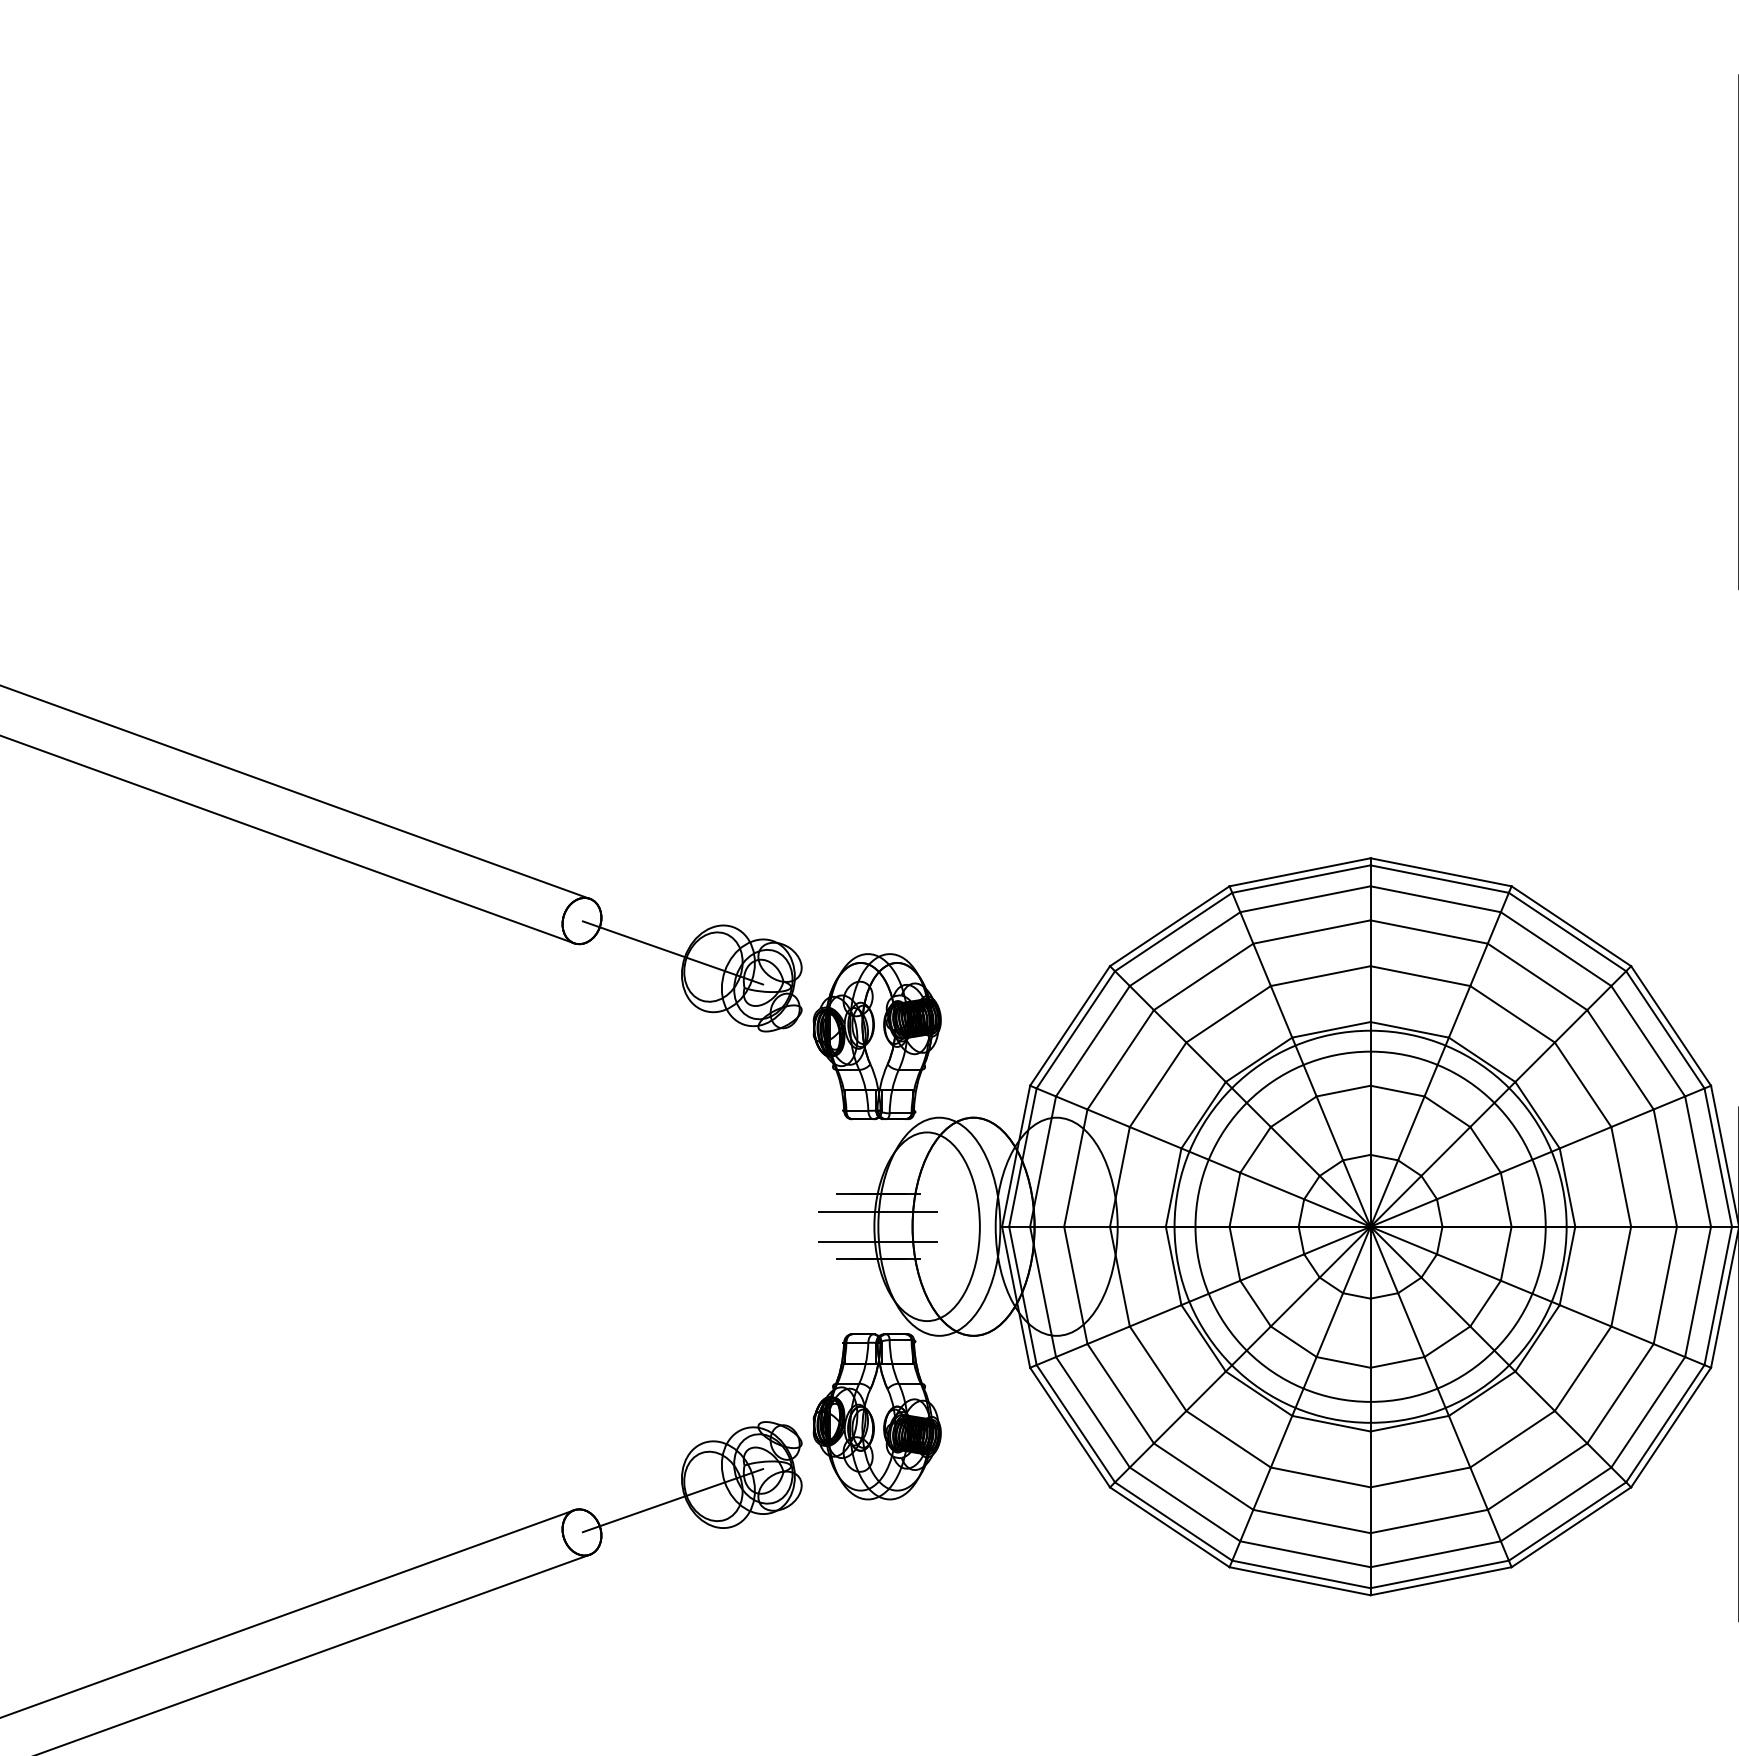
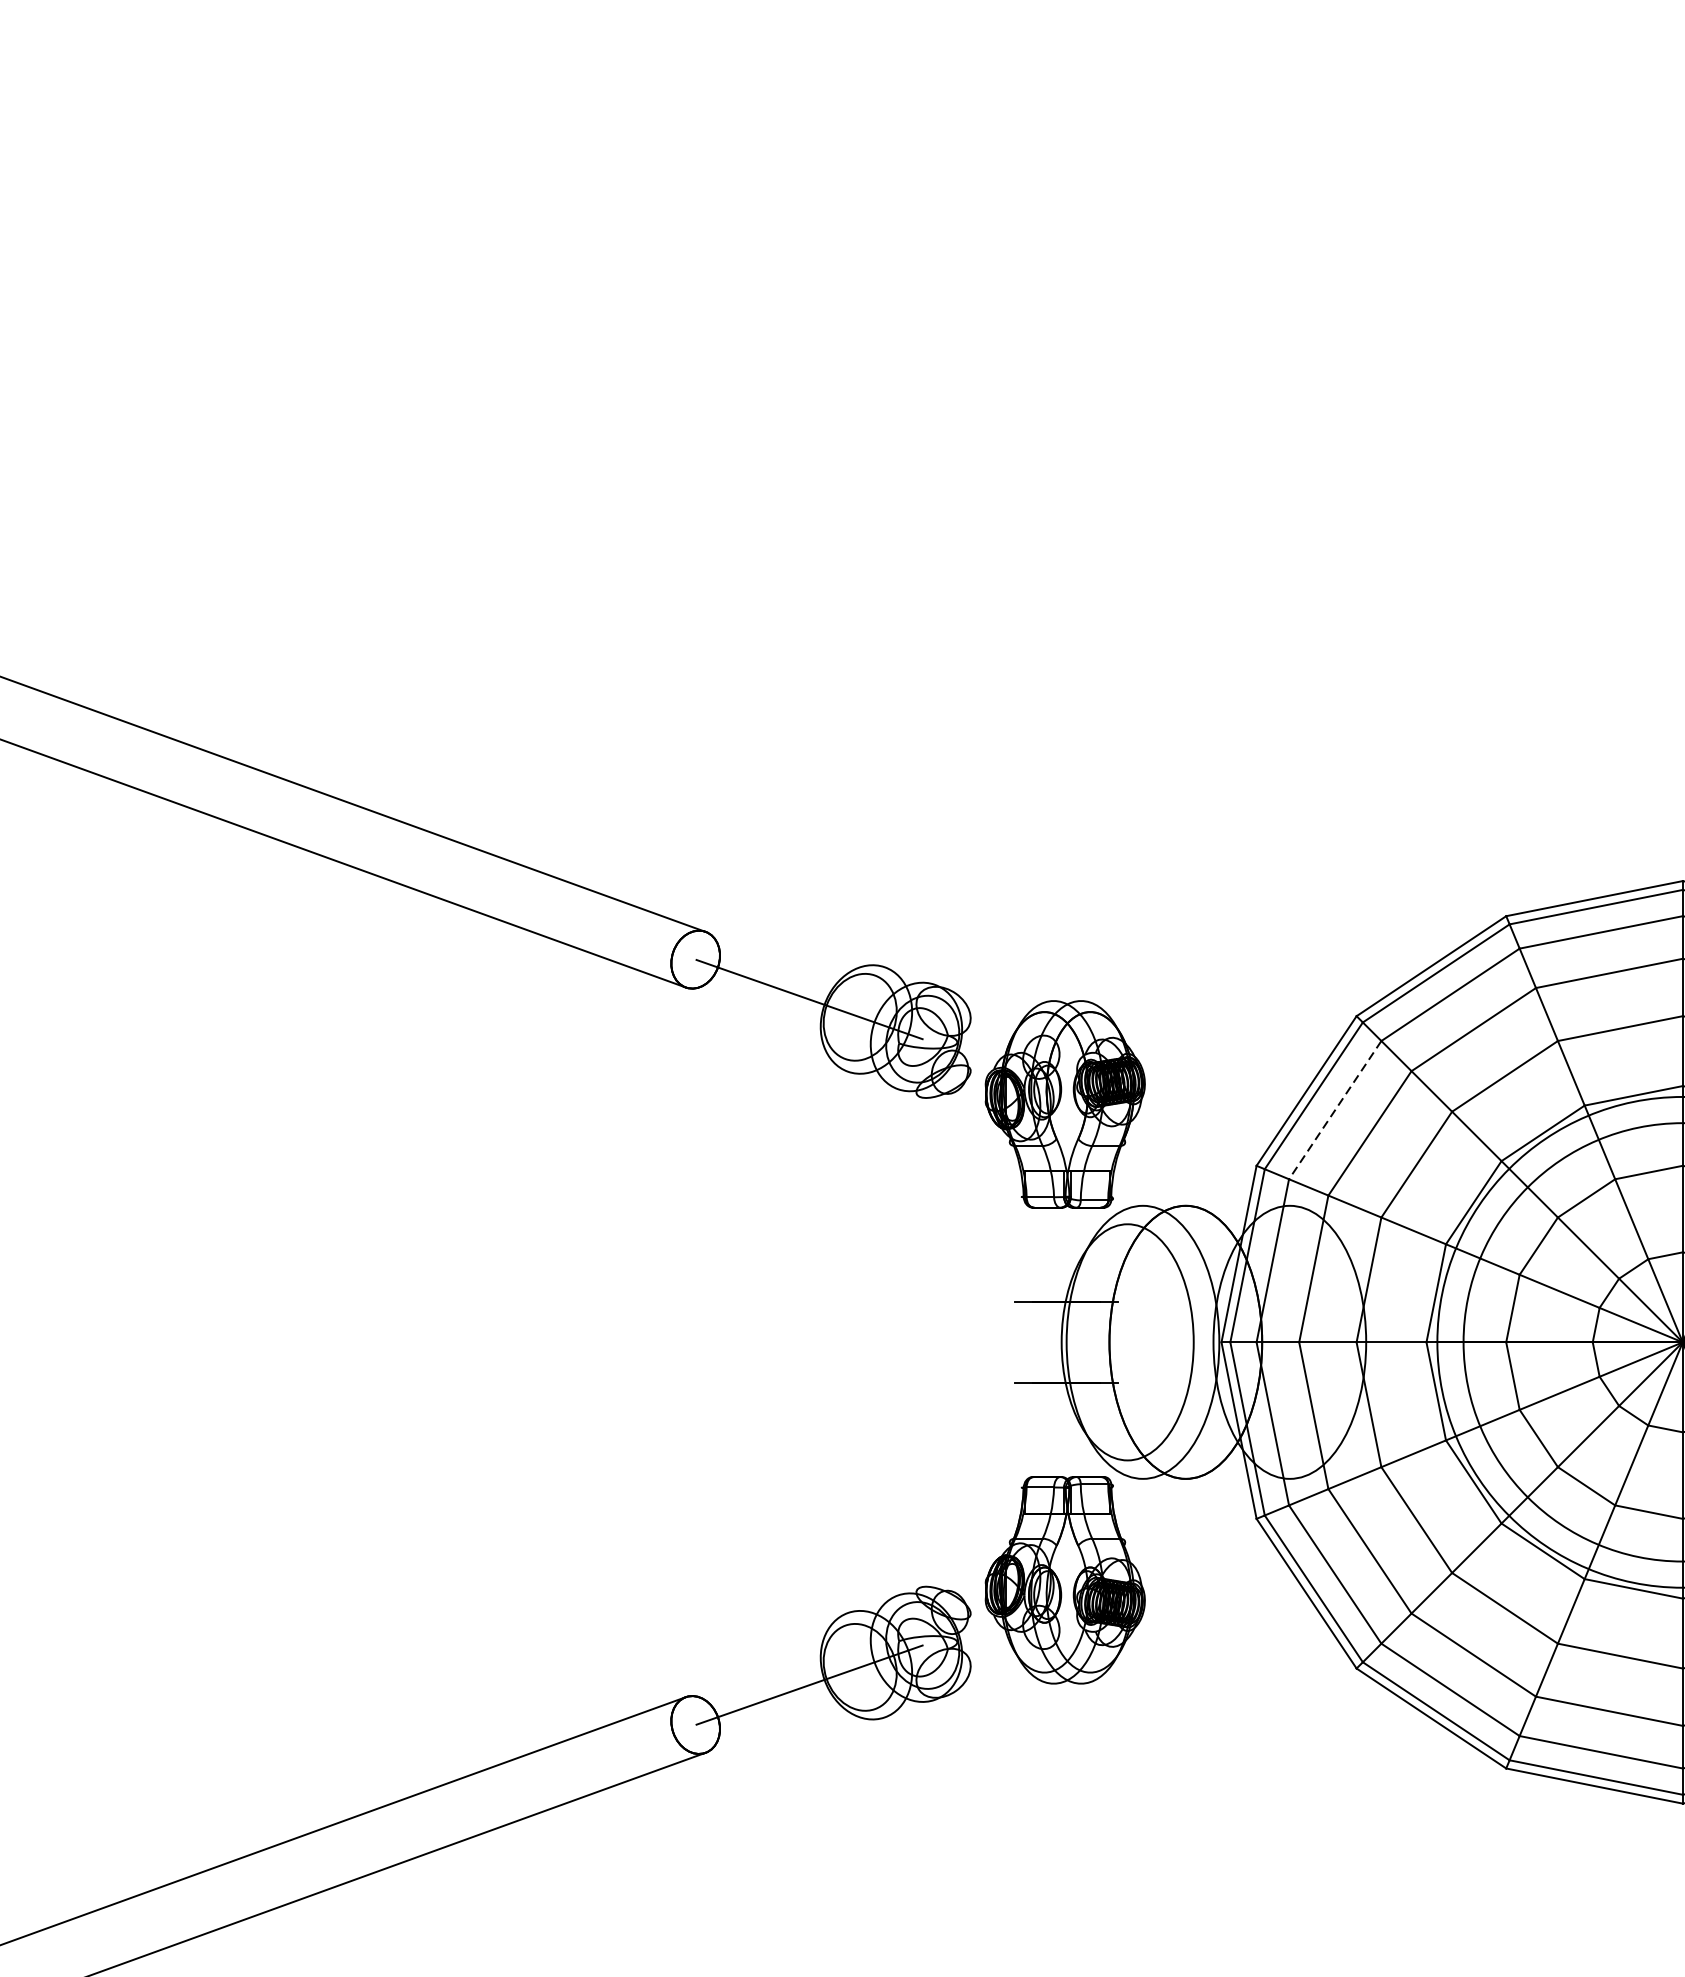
line: (1092, 1041) -> (1334, 1110), solid -> dashed
line: (878, 1212) -> (1066, 1324), removed
line: (878, 1241) -> (1066, 1360), removed

